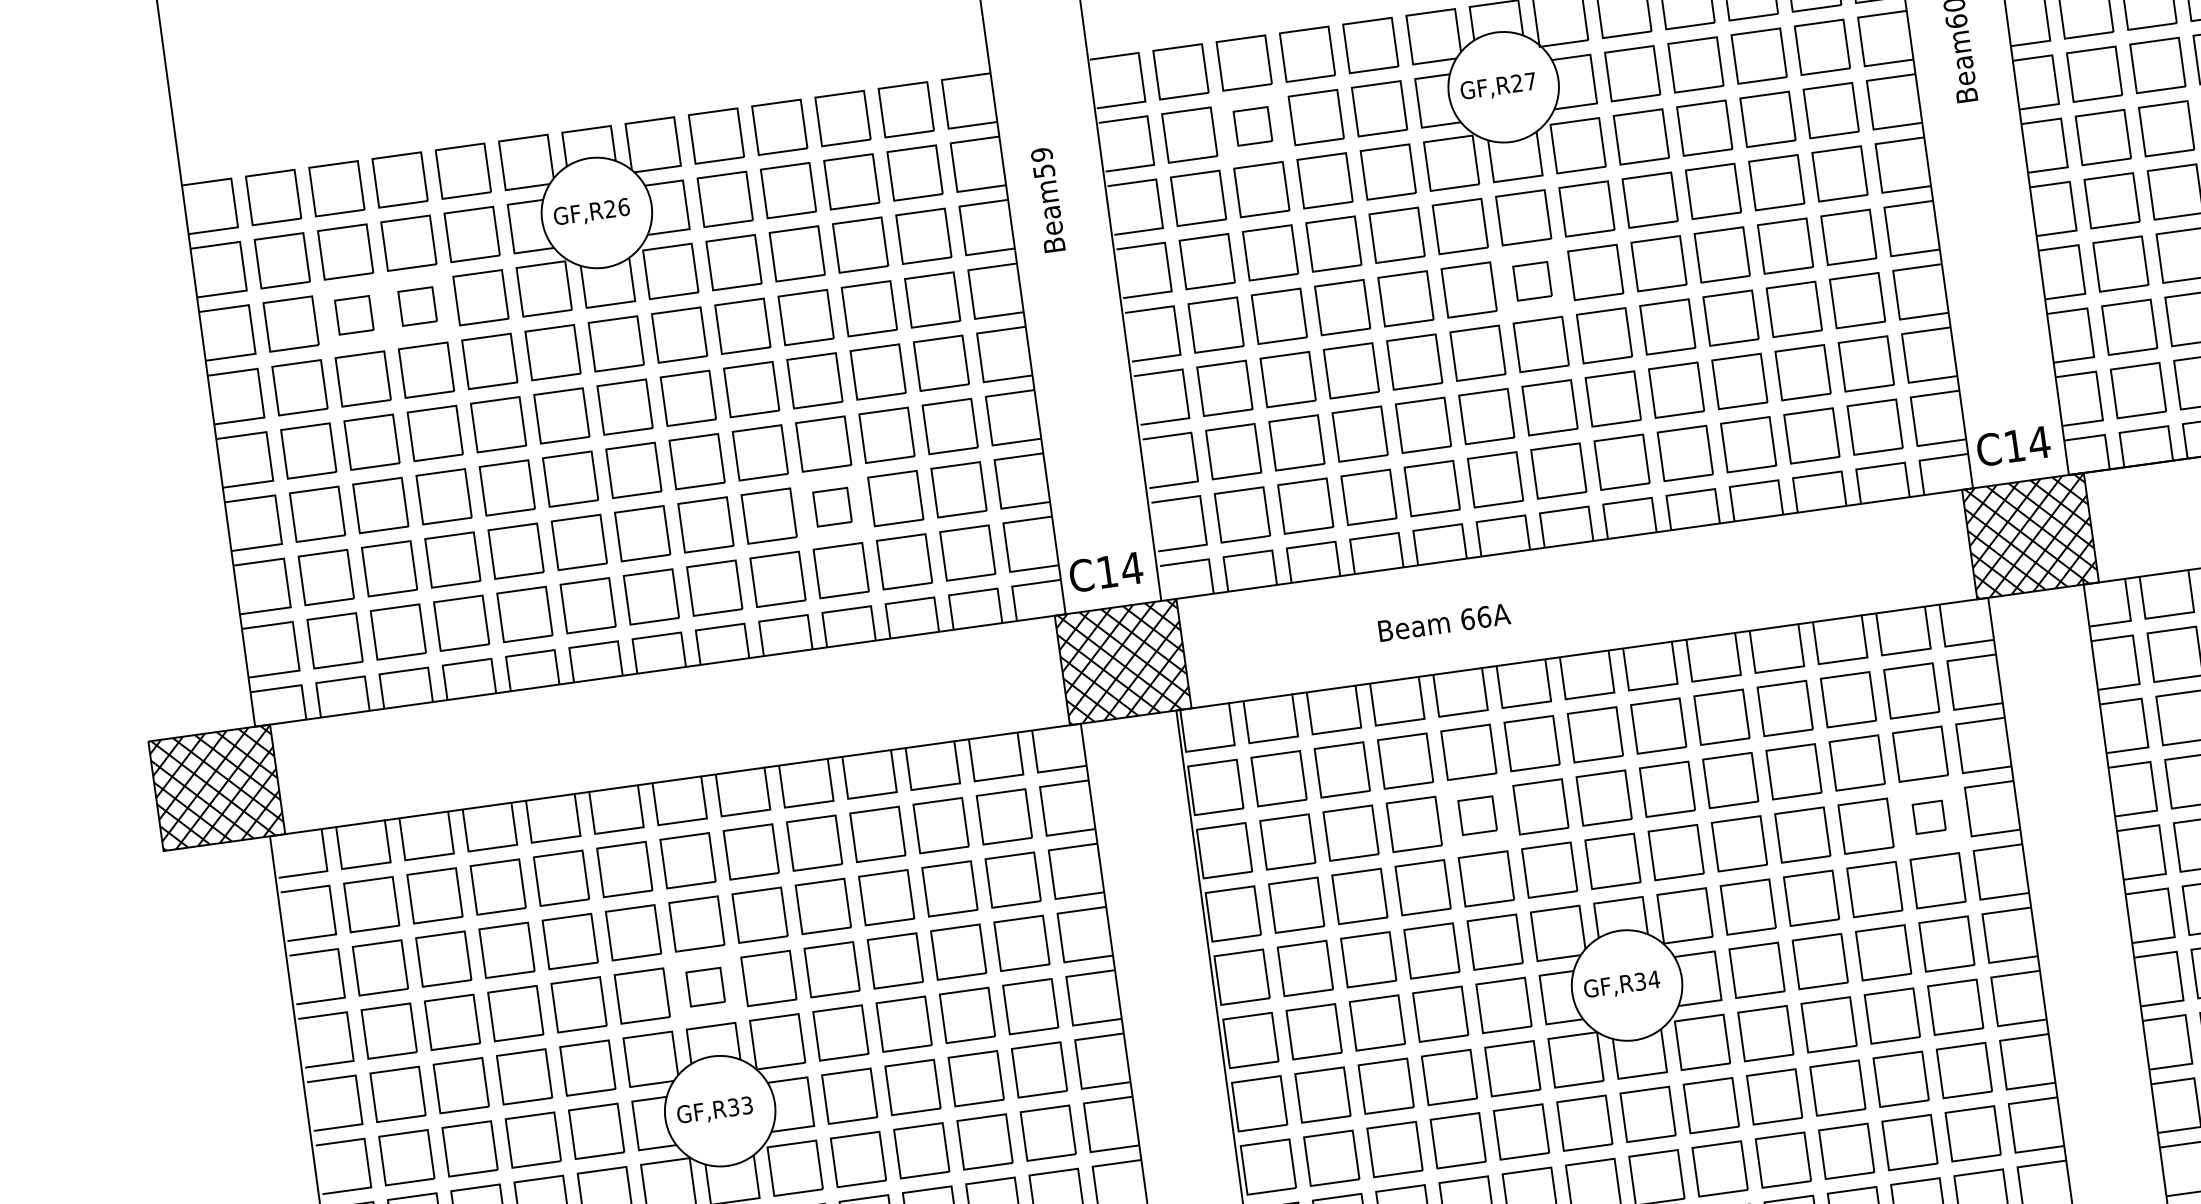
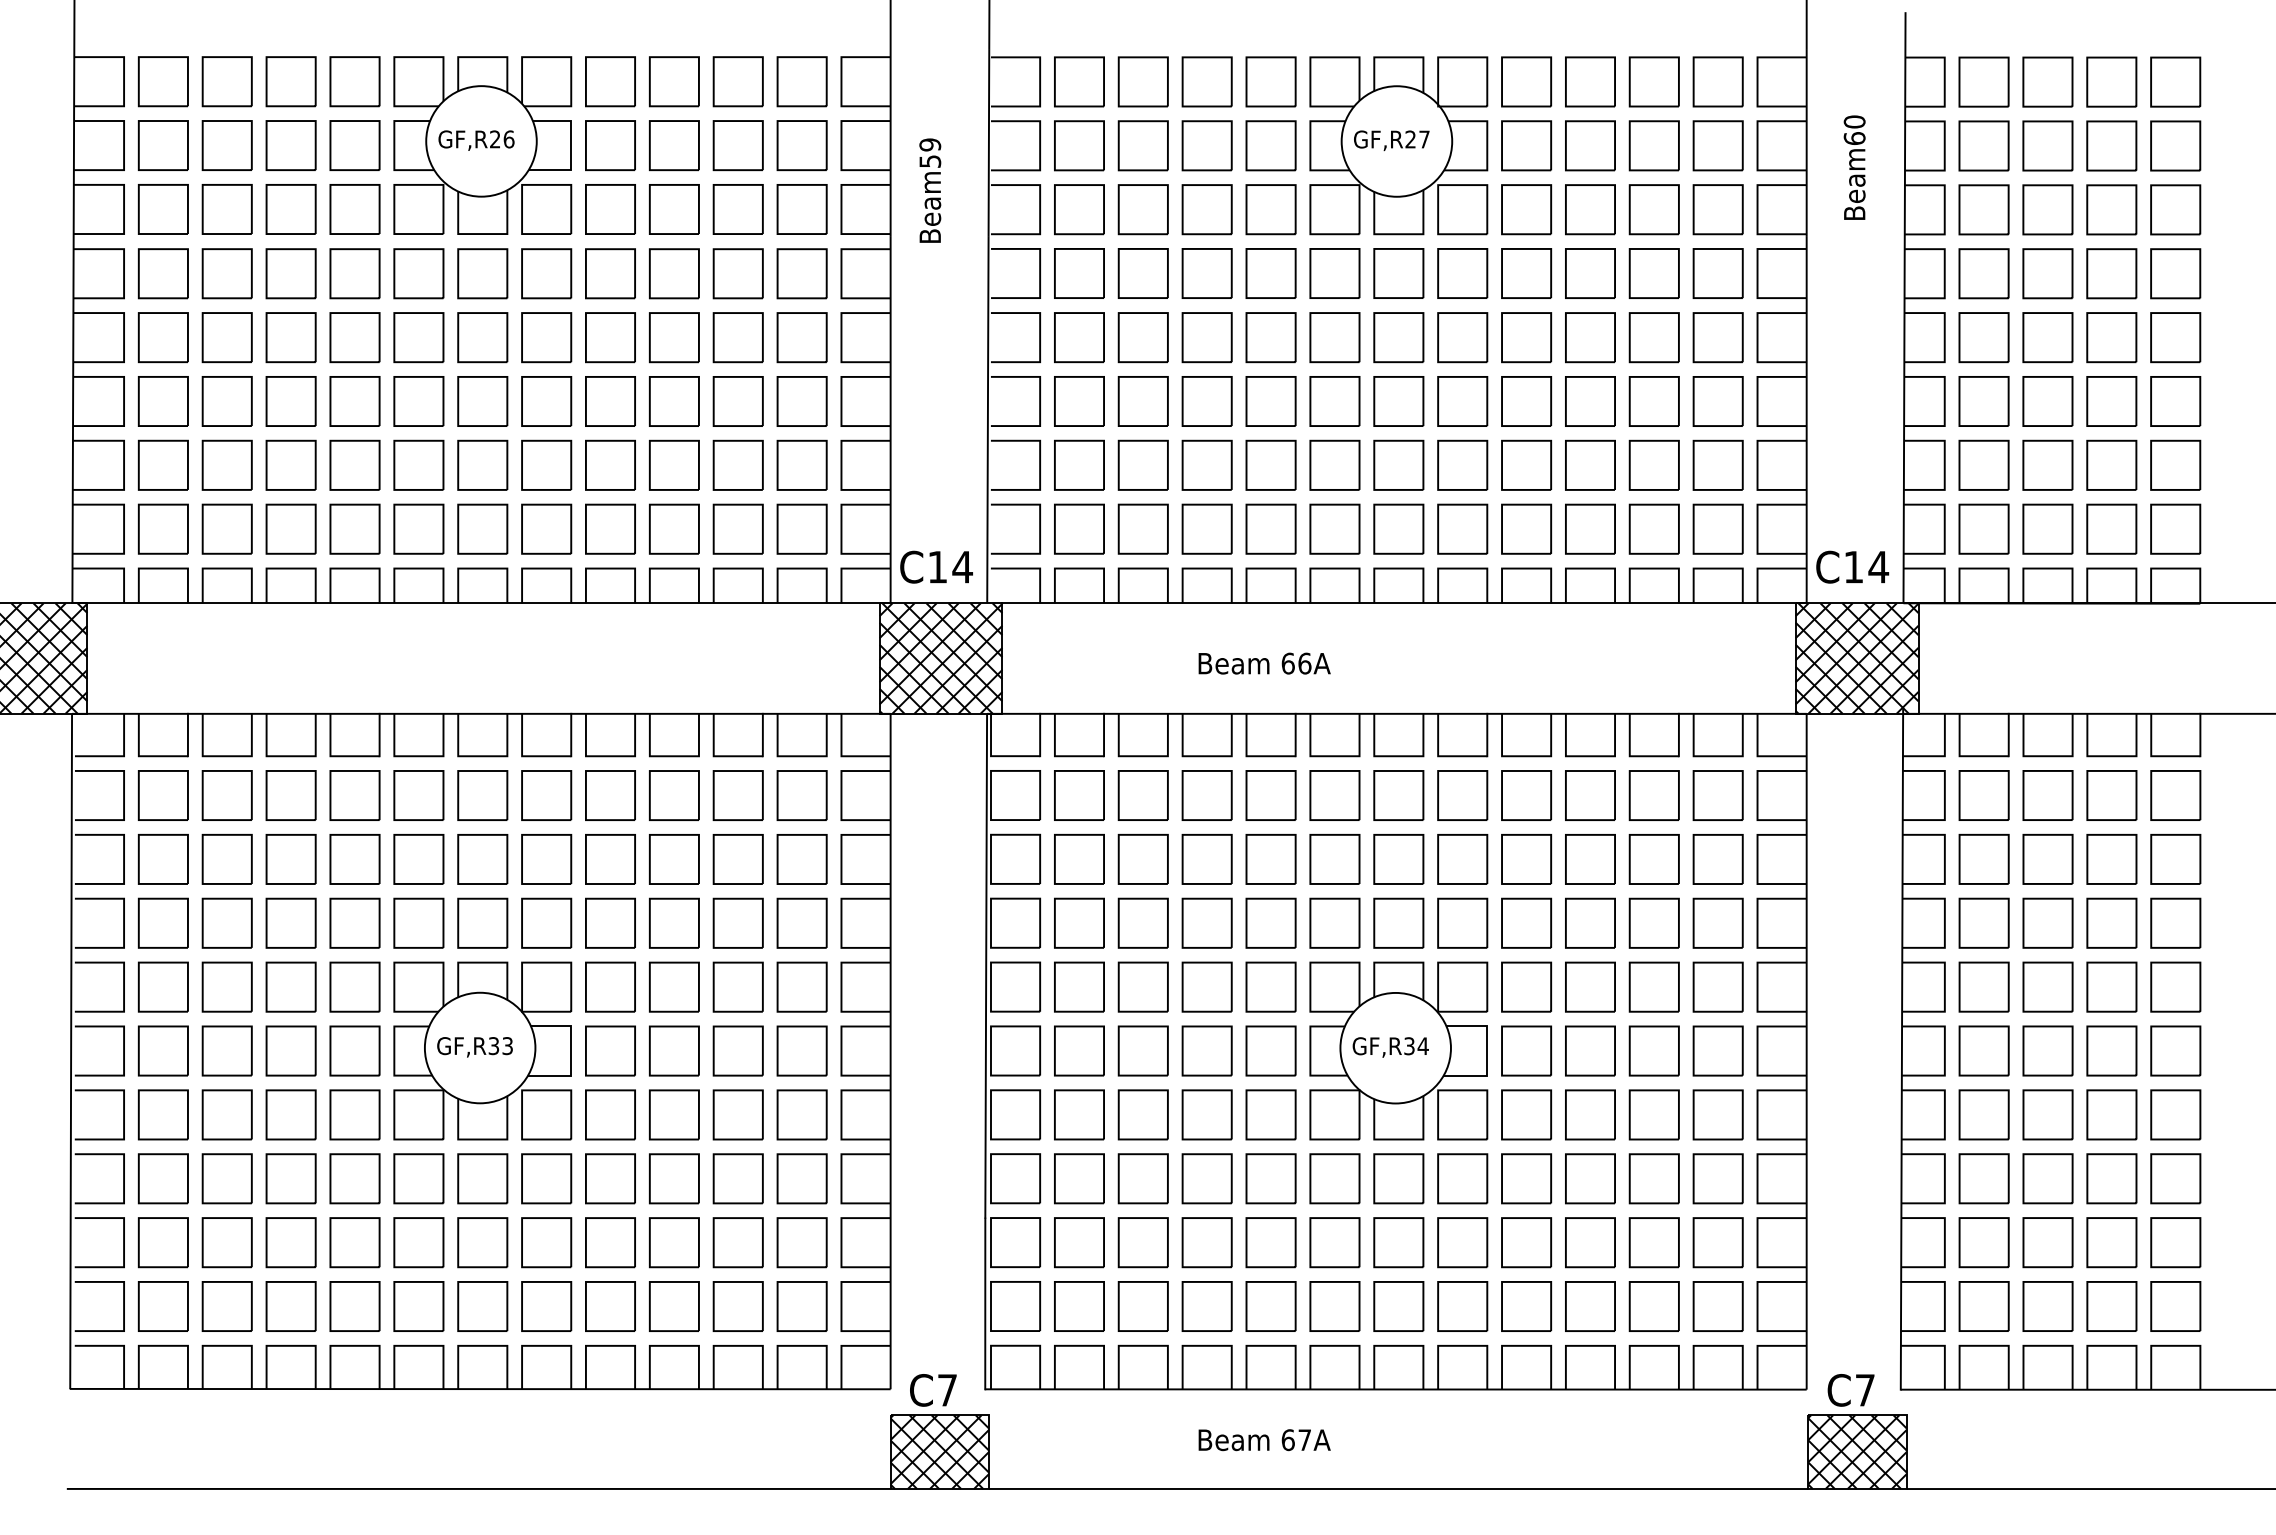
part: (1252, 126) -> (1142, 145), size x1.43
part: (1532, 281) -> (1398, 337), size x1.43
part: (417, 306) -> (290, 209), size x1.43
part: (353, 315) -> (226, 209), size x1.43
part: (832, 506) -> (674, 464), size x1.43
part: (1477, 815) -> (1270, 859), size x1.43
part: (1928, 816) -> (1717, 922), size x1.67
part: (705, 986) -> (482, 922), size x1.43

